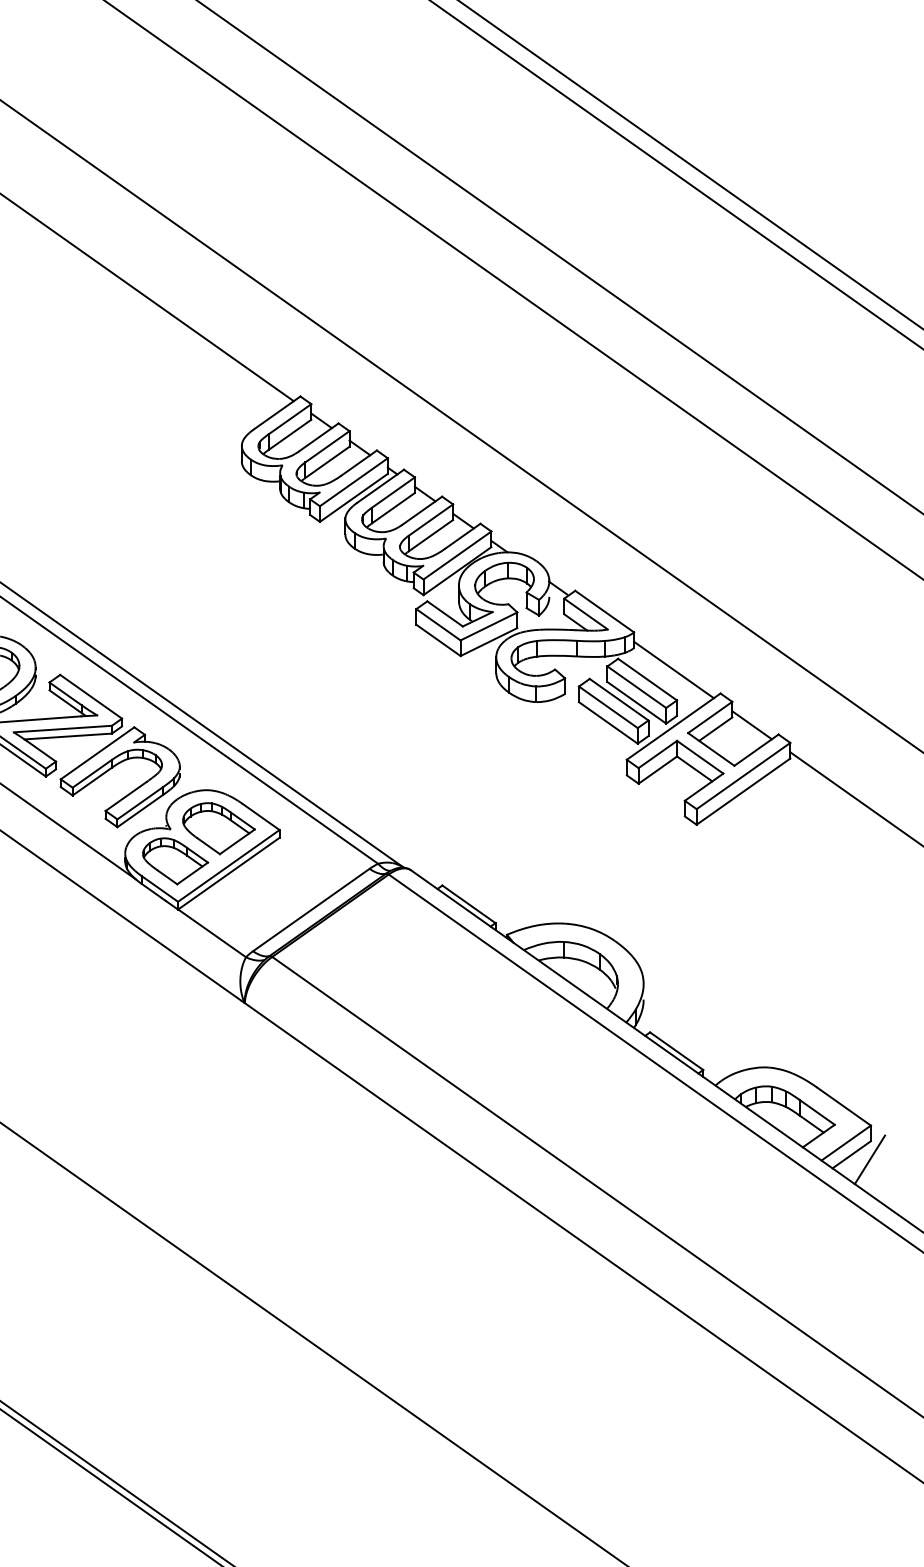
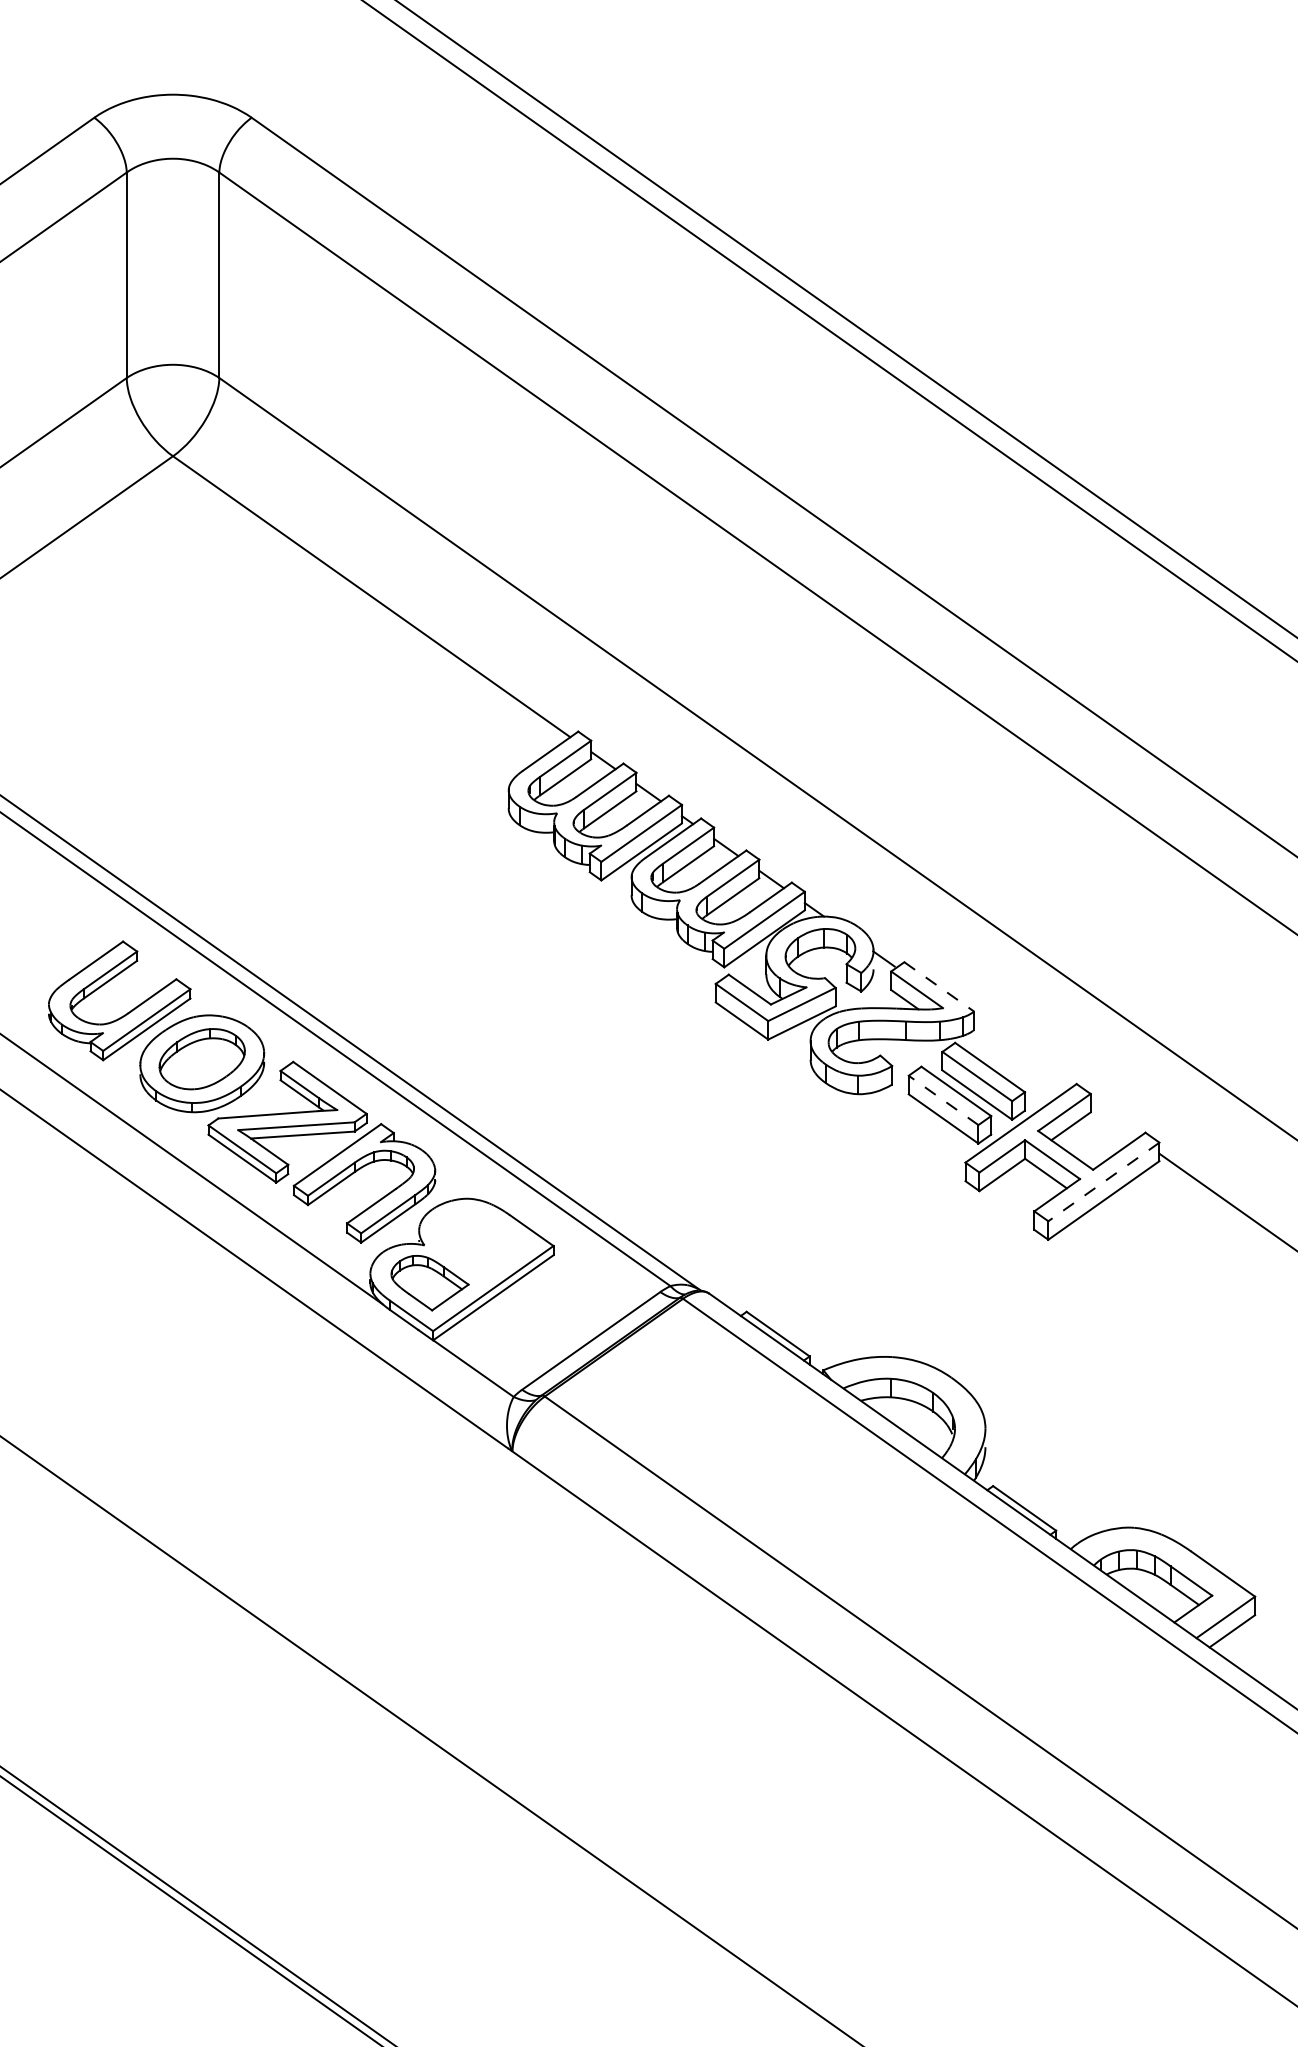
line: (604, 611) -> (939, 986), solid -> dashed
line: (674, 669) -> (1021, 1055), removed
line: (608, 707) -> (943, 1100), solid -> dashed
line: (751, 725) -> (1113, 1121), removed
line: (743, 776) -> (1103, 1182), solid -> dashed
part: (218, 828) -> (481, 1244), removed
line: (869, 1160) -> (1253, 1637), removed

